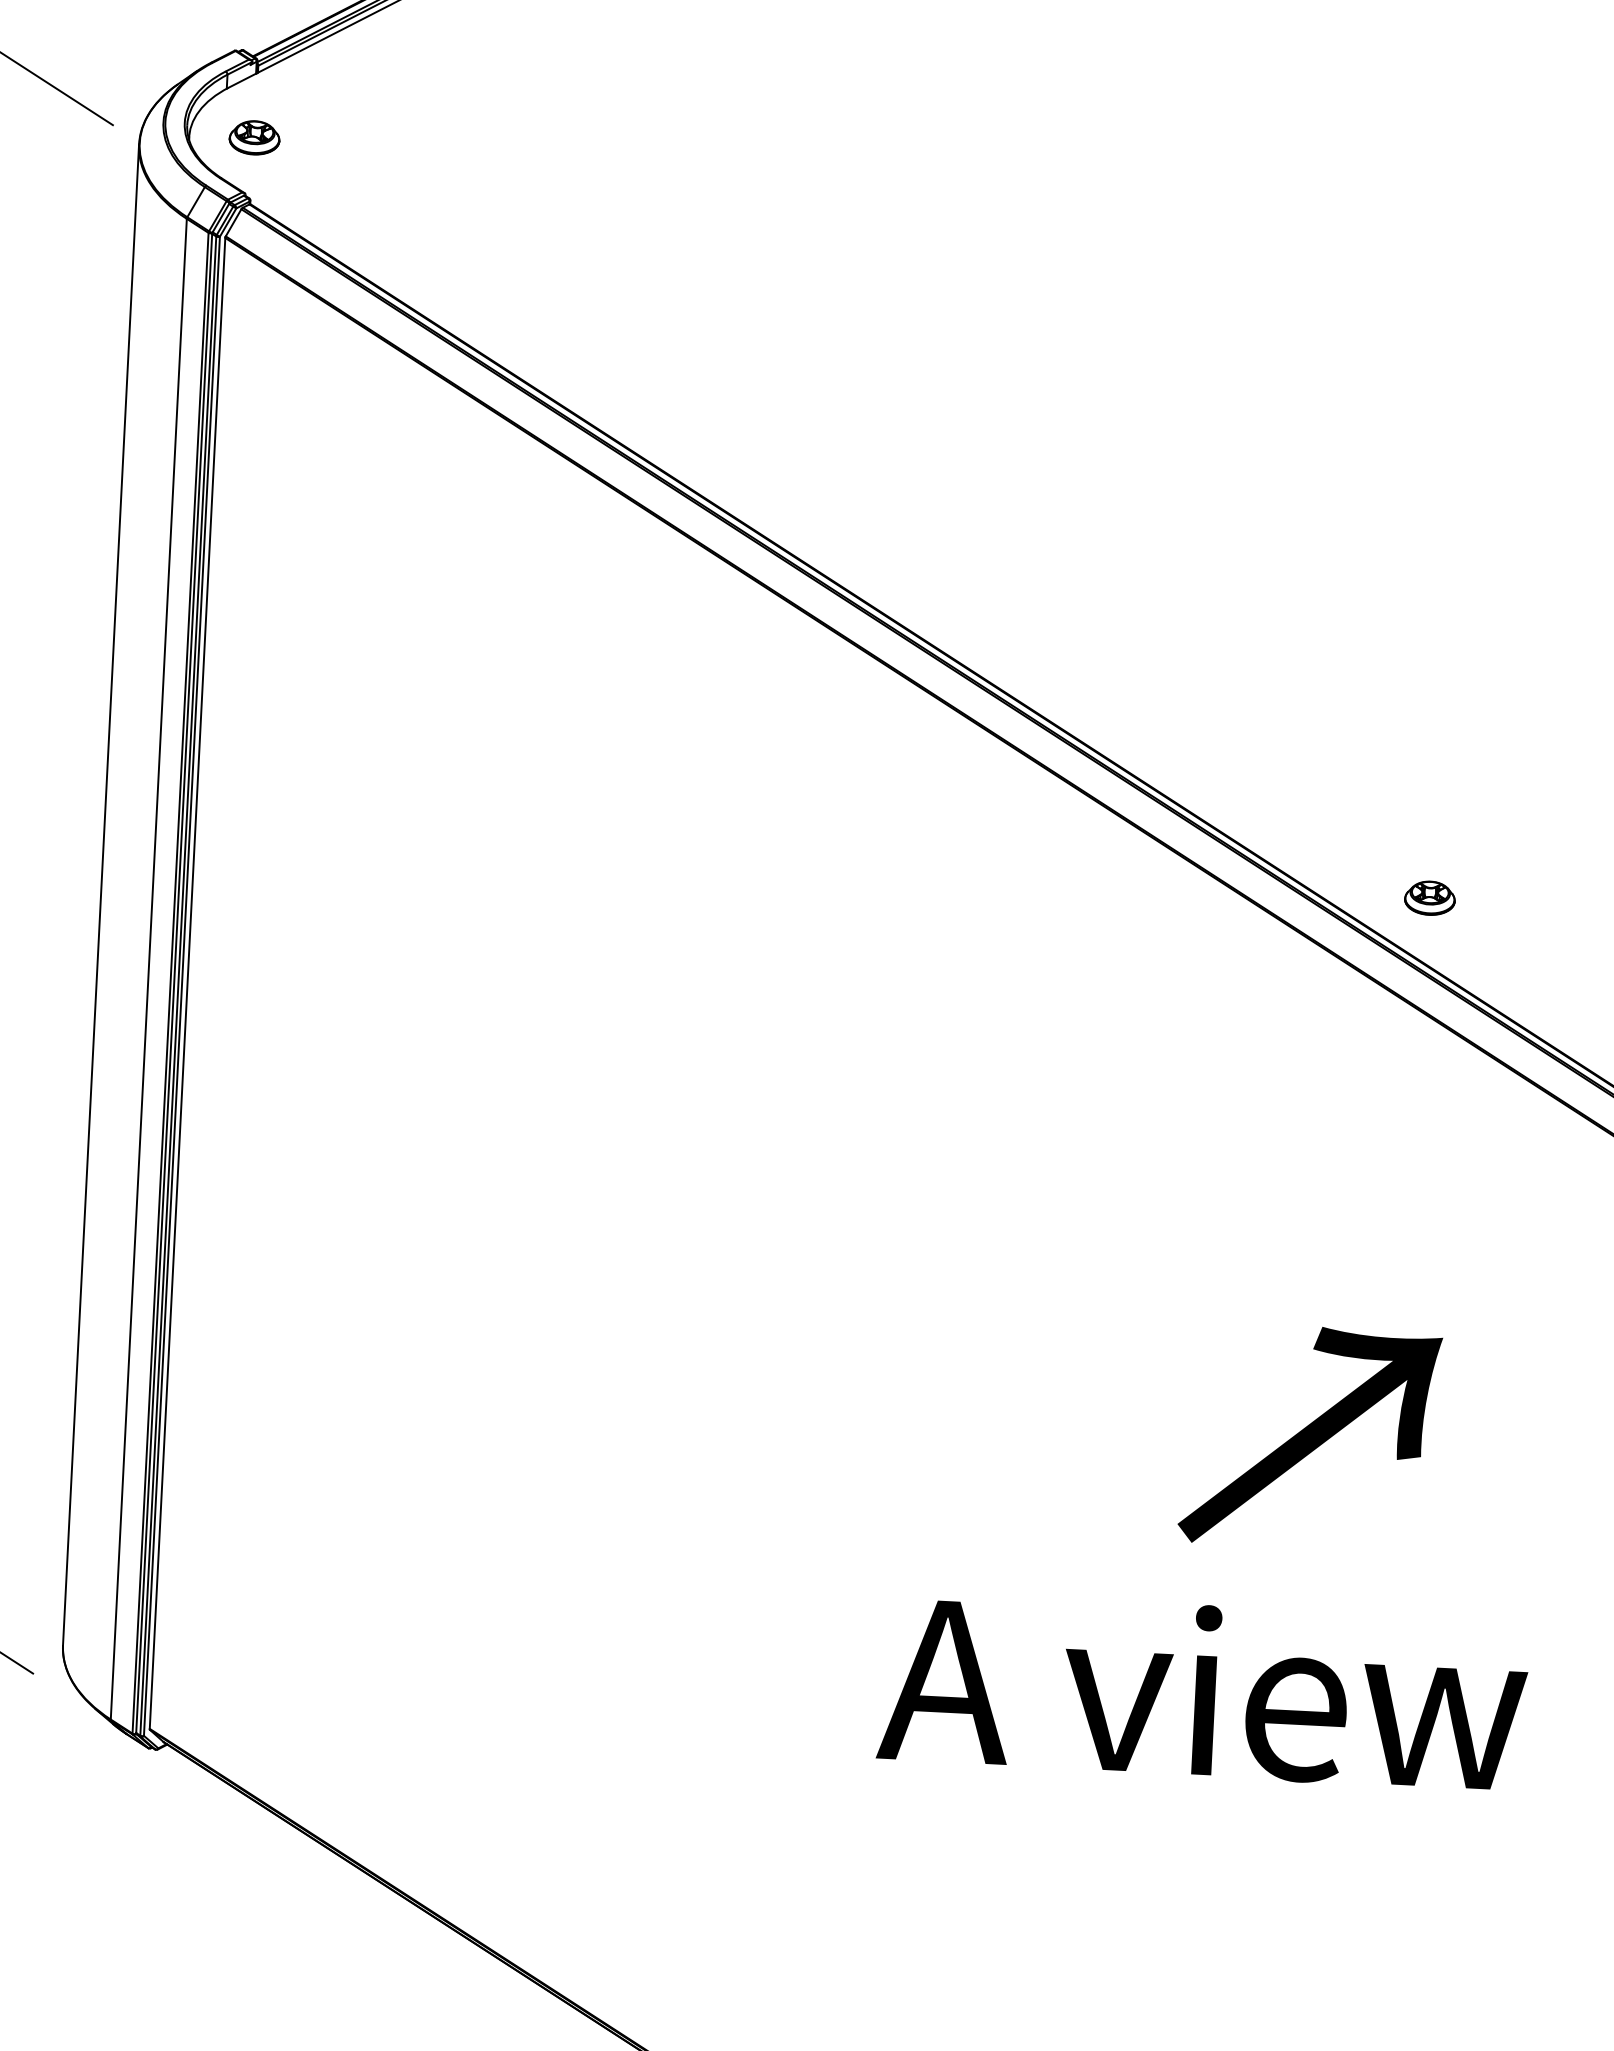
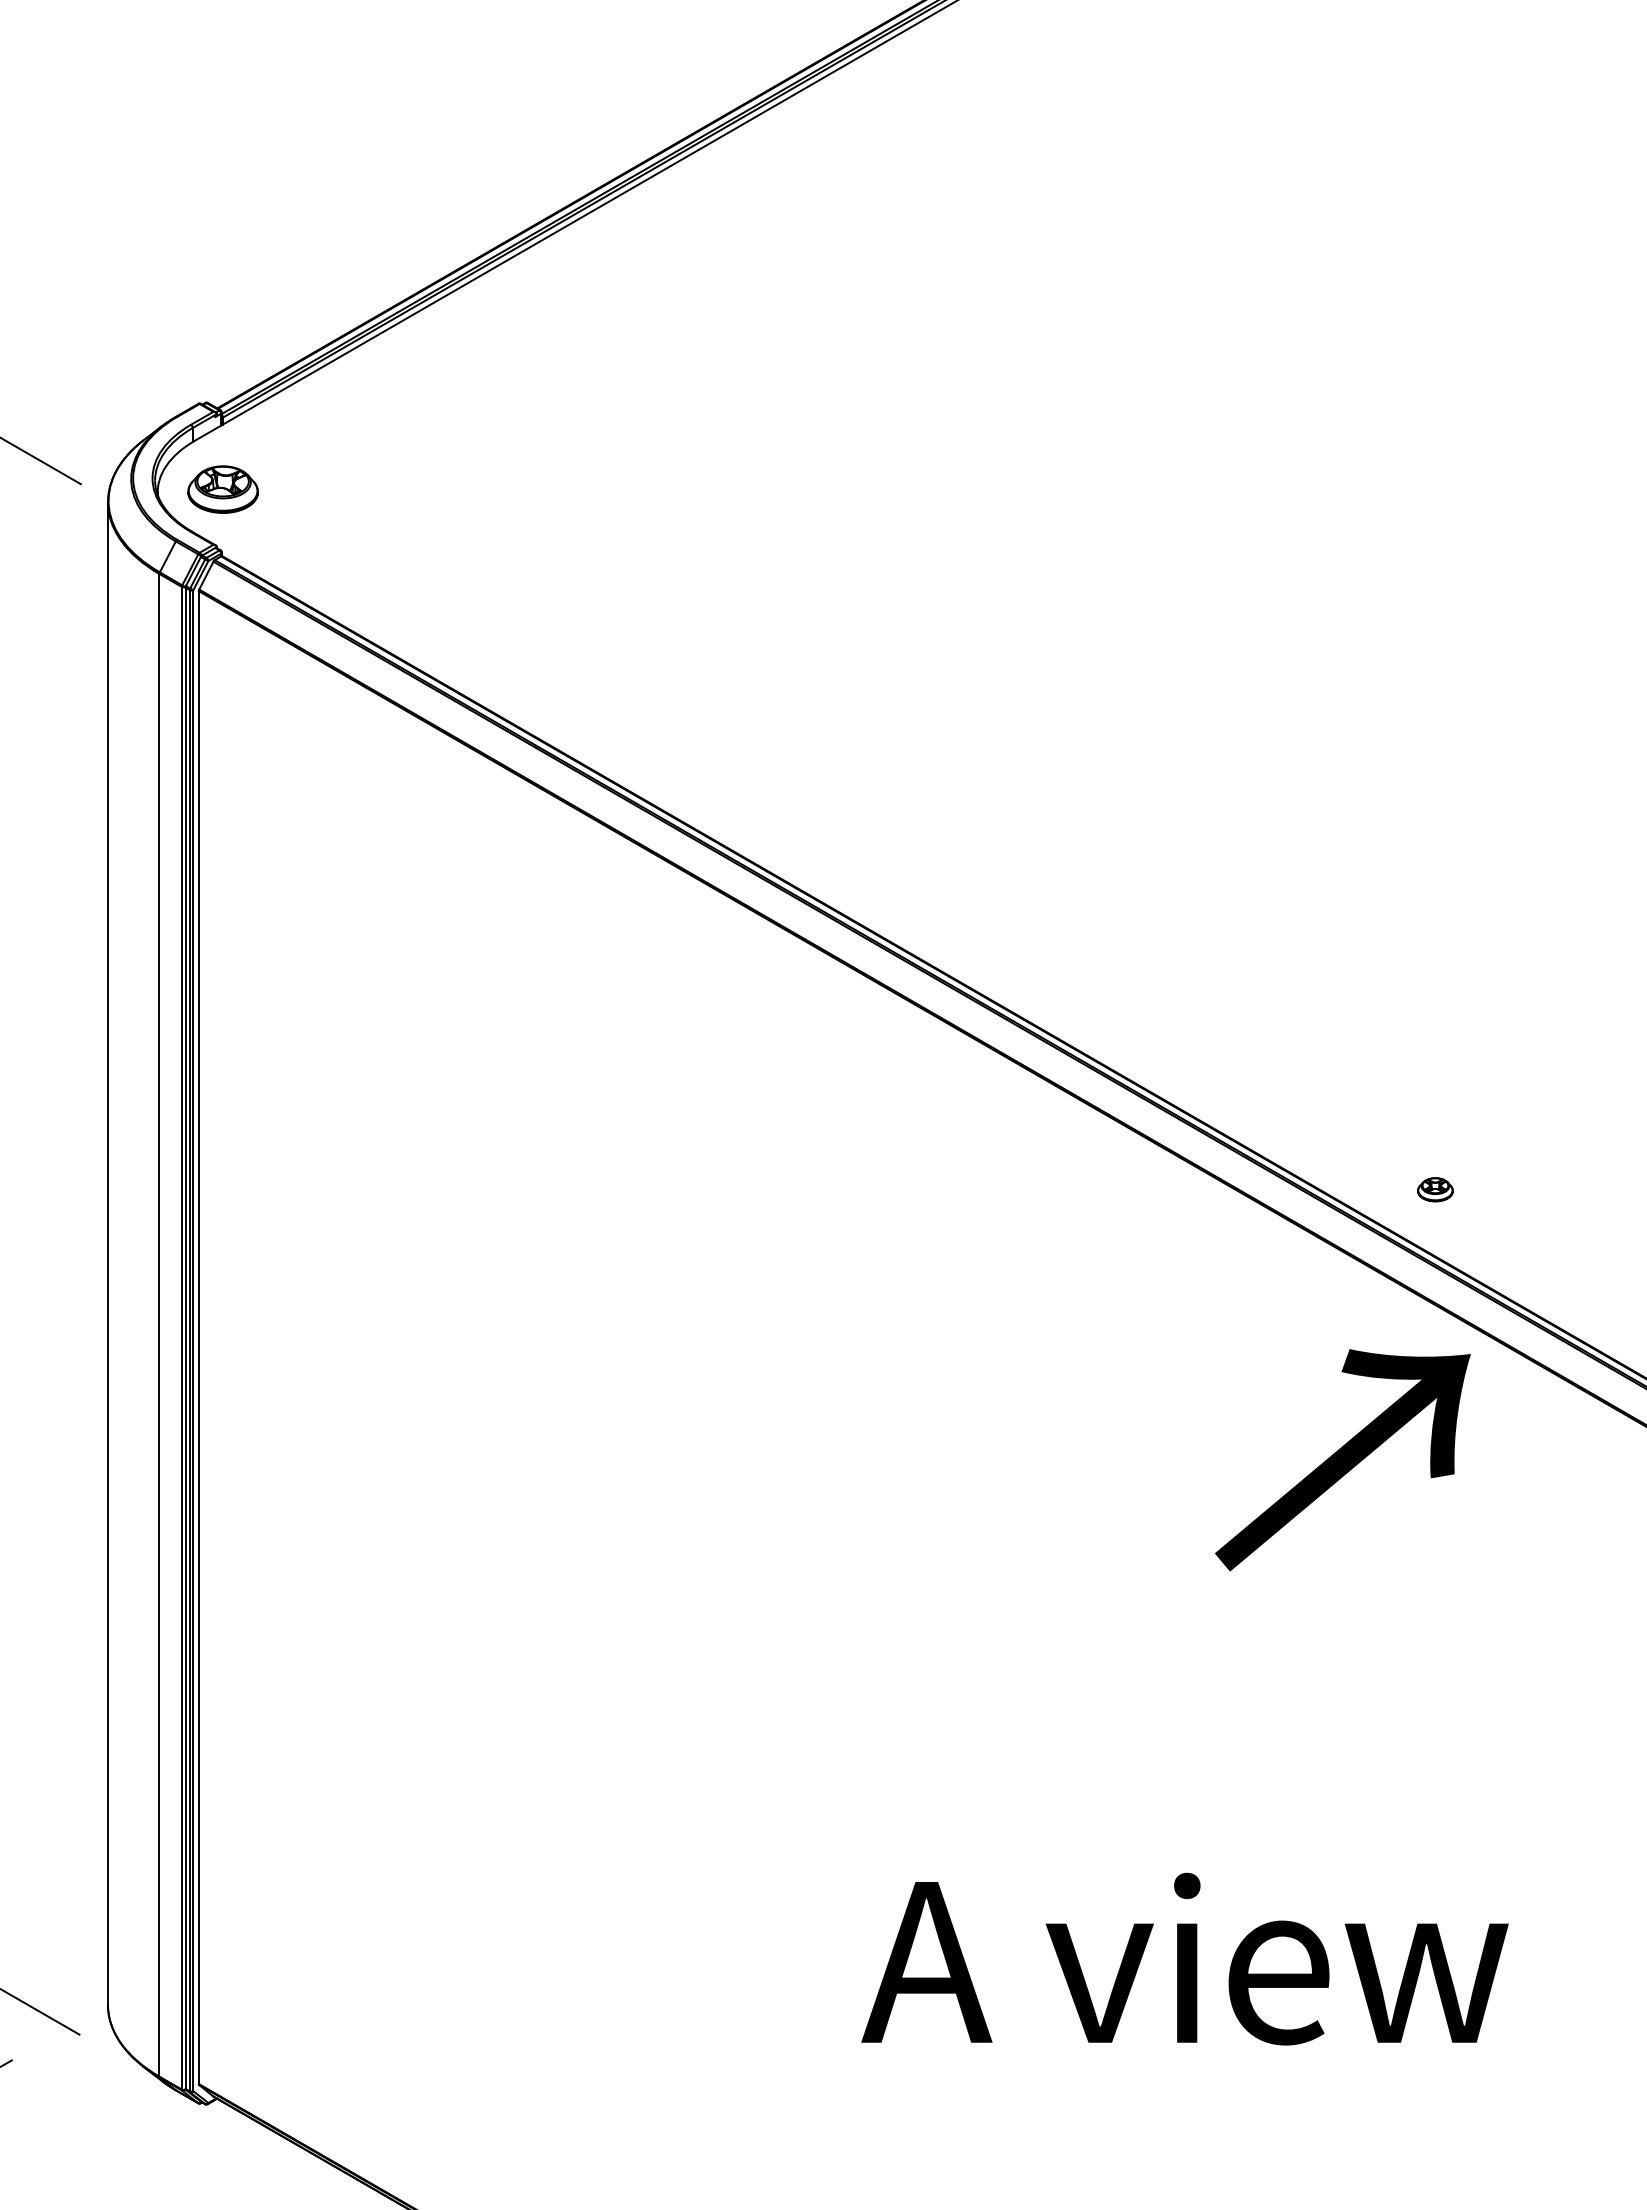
part: (254, 137) -> (222, 489), size x1.4
part: (1430, 898) -> (1435, 1189), size x0.7
text: (1309, 1437) -> (1342, 1460), moved
text: (1202, 1690) -> (1184, 1958), moved

